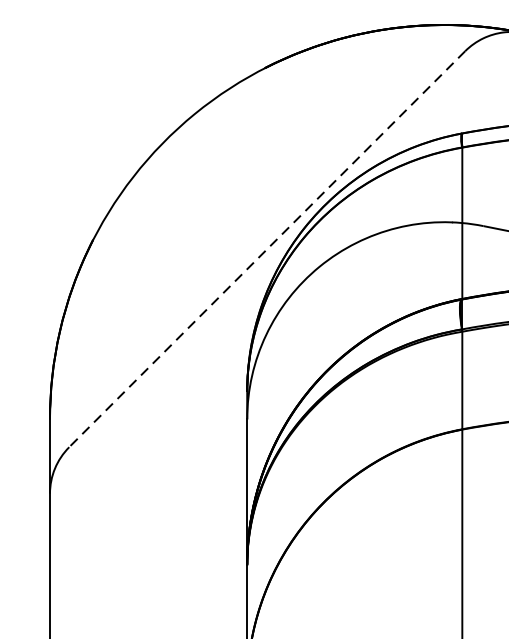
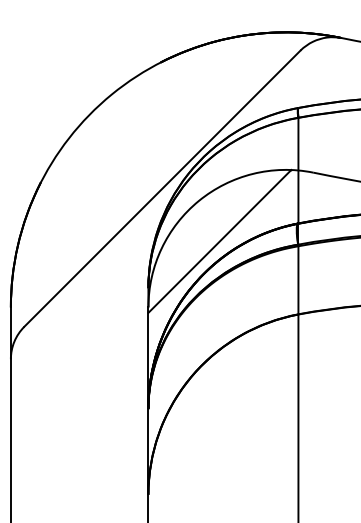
line: (267, 250) -> (162, 189), dashed -> solid
line: (349, 323) -> (219, 240), added

